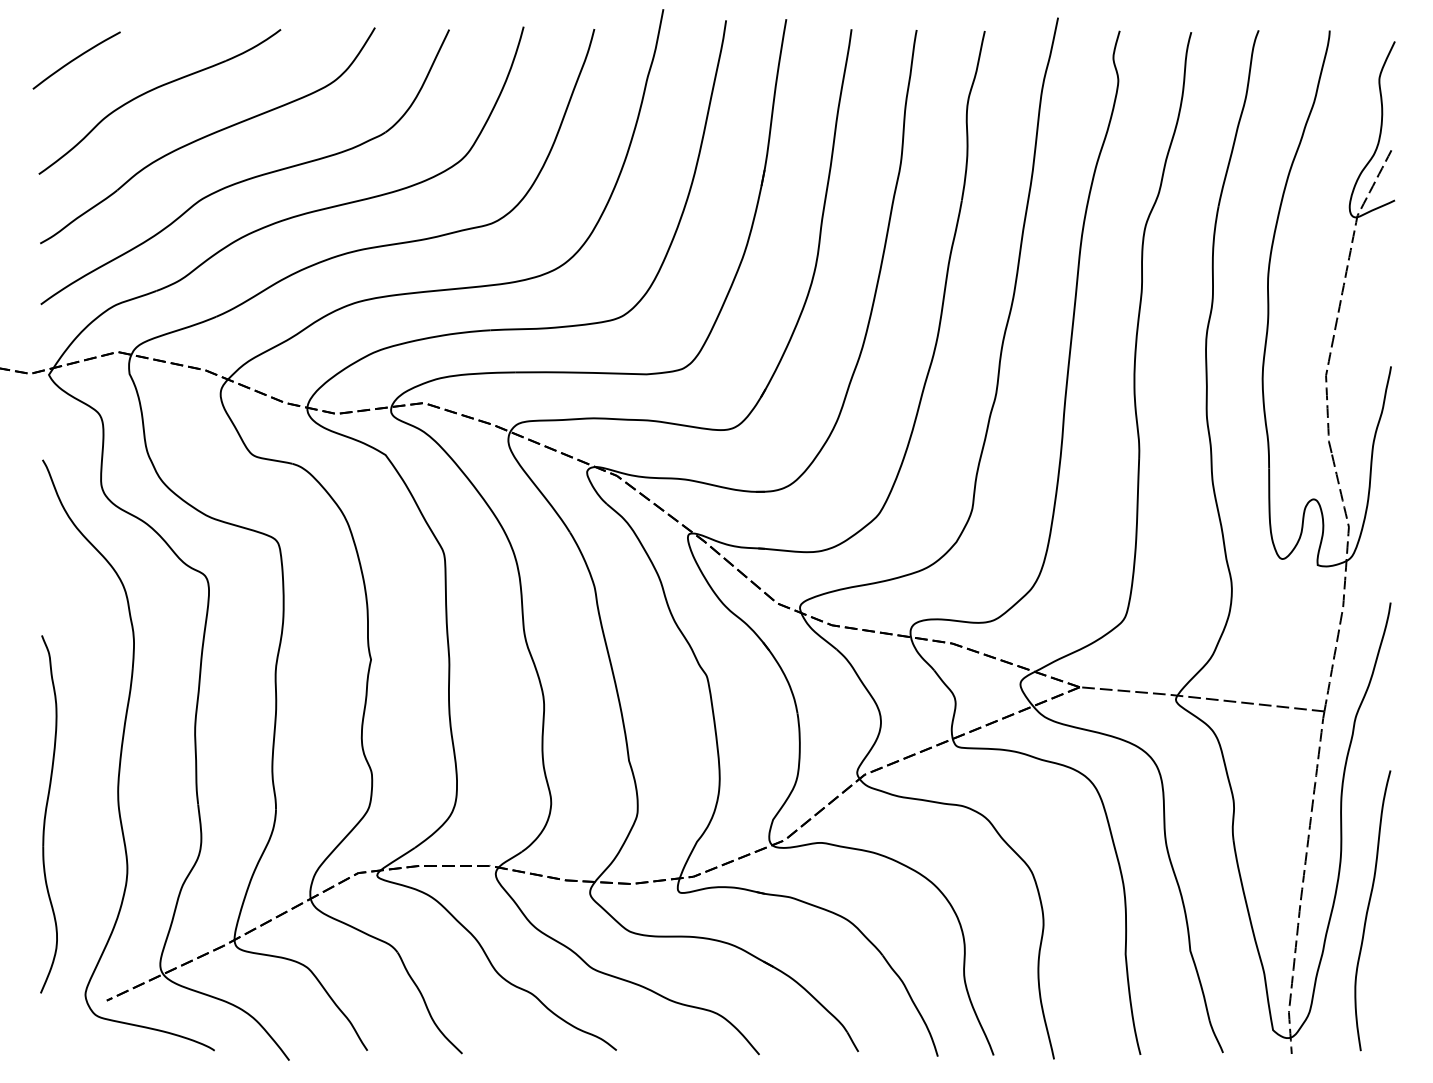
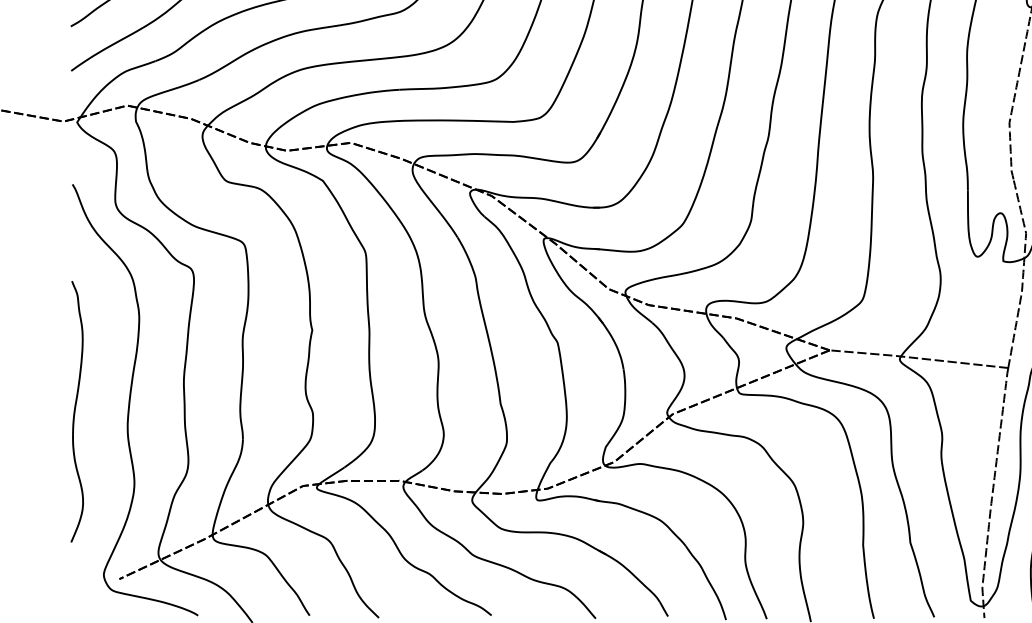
part: (48, 814) -> (76, 411), moved

